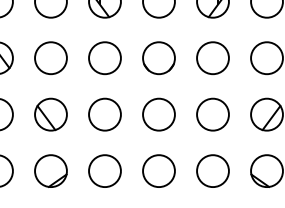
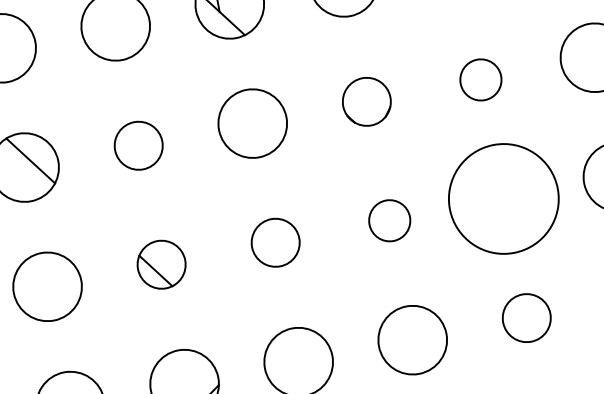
circle: (50, 58) -> (137, 146), size x0.7
part: (158, 58) -> (365, 102), size x0.7
circle: (212, 58) -> (479, 80), size x0.6
part: (50, 114) -> (160, 264), size x0.7
circle: (104, 114) -> (274, 242), size x0.7
circle: (158, 114) -> (388, 220), size x0.6
circle: (212, 114) -> (502, 198), size x1.6
circle: (212, 170) -> (525, 317), size x0.7

